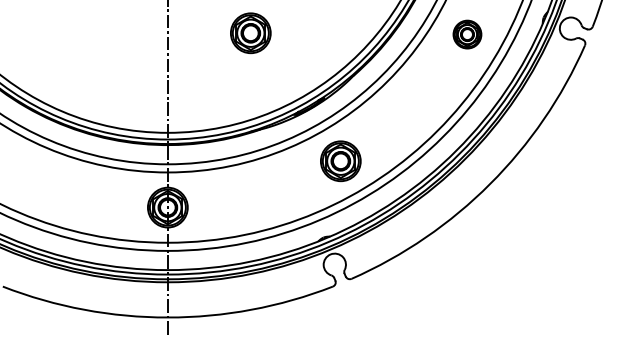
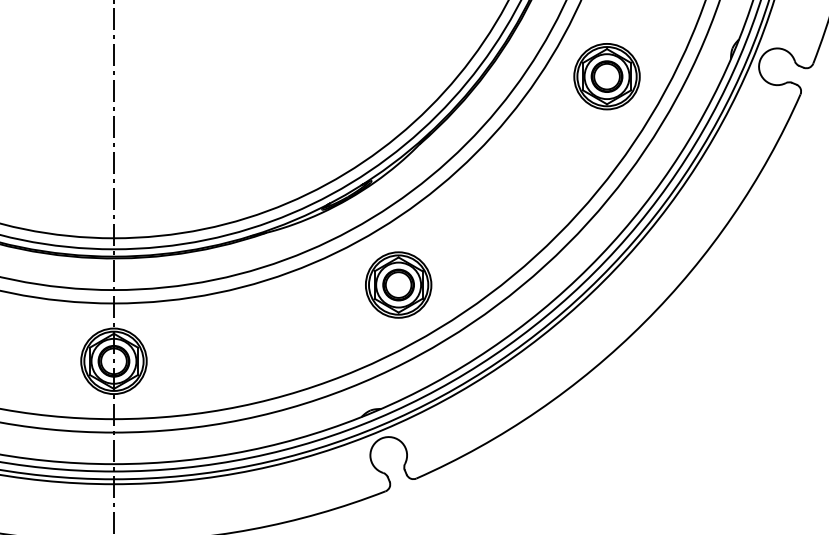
part: (250, 33) -> (249, 74), removed
part: (467, 34) -> (607, 76), size x1.43

